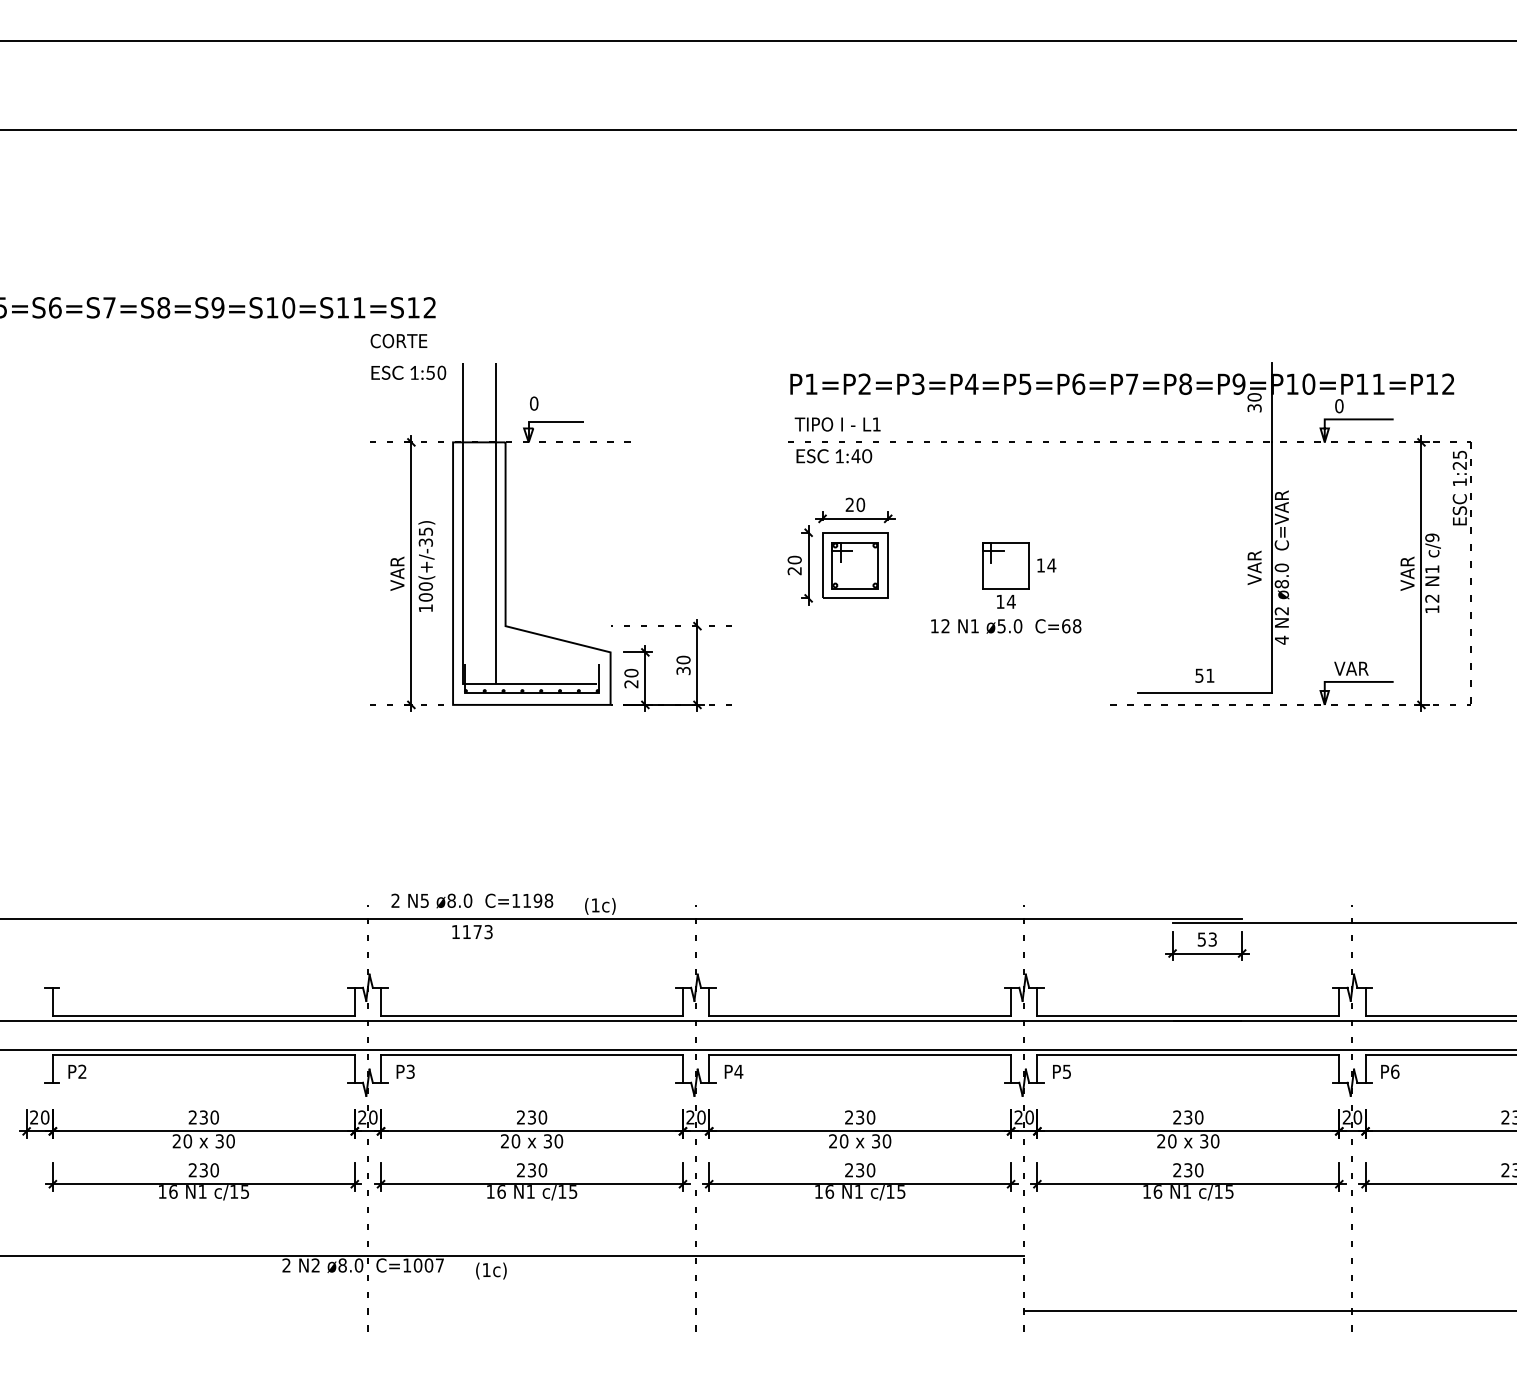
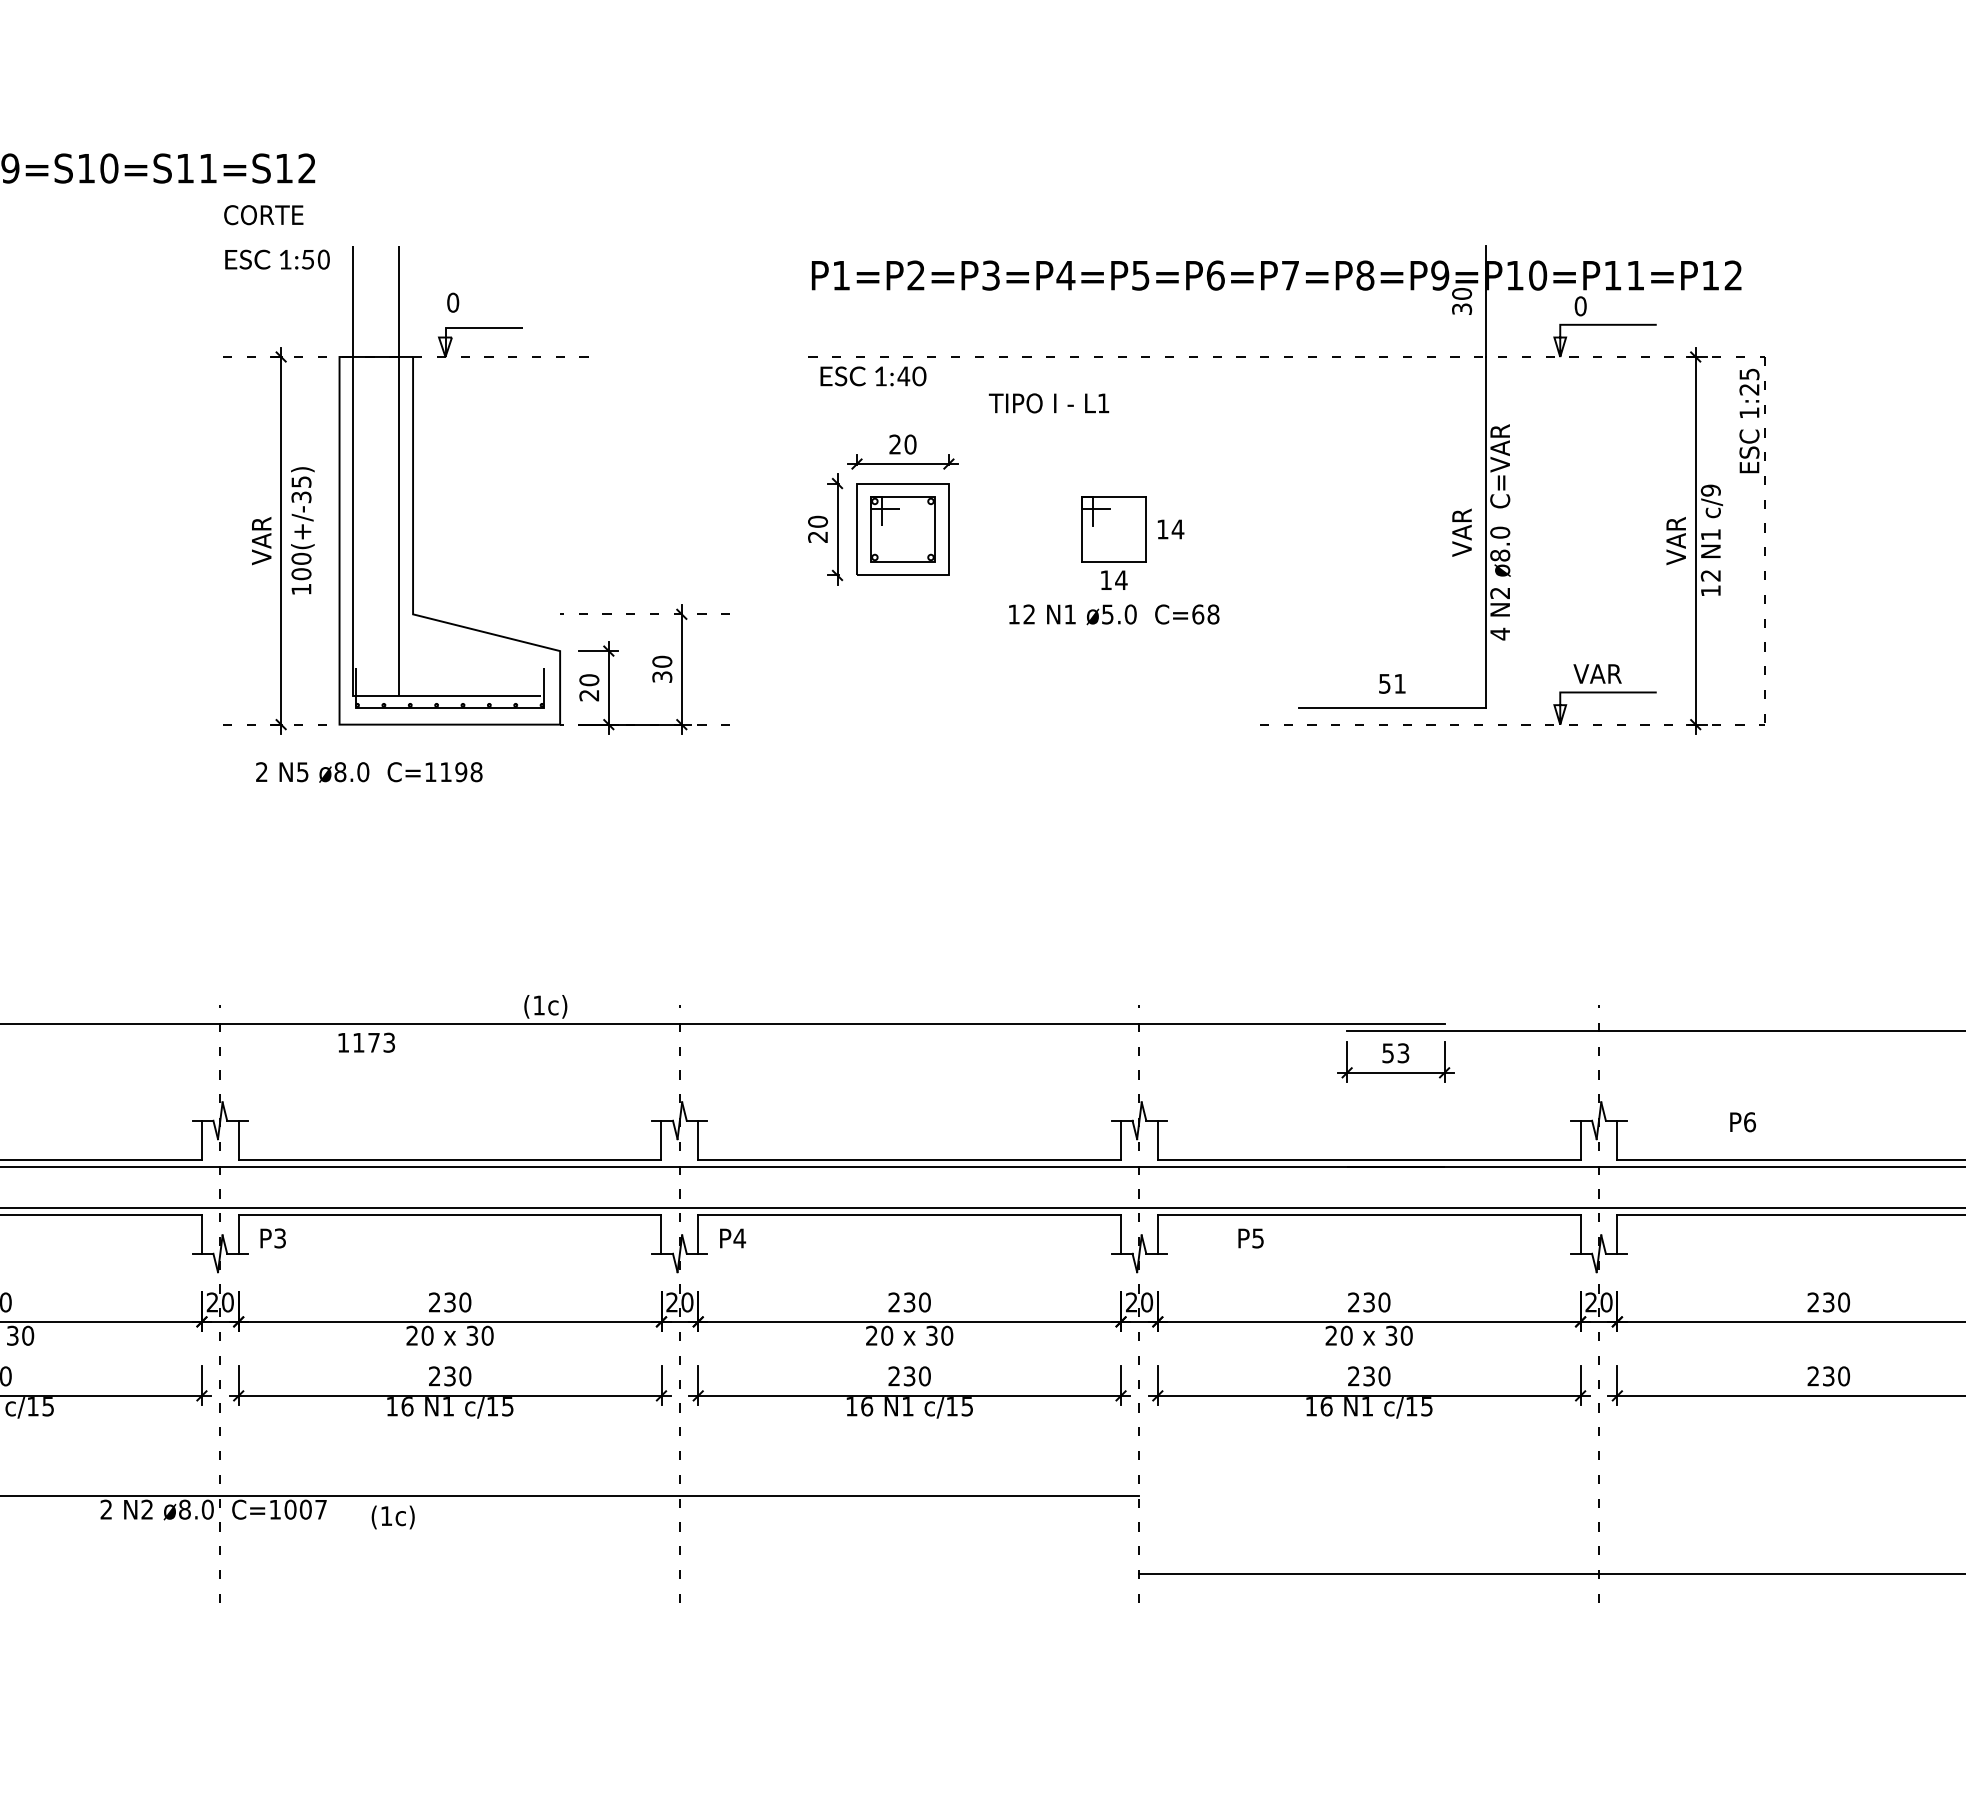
text: (837, 424) -> (1048, 403), moved
text: (472, 900) -> (369, 771), moved
text: (1061, 1071) -> (1250, 1238), moved
text: (1390, 1071) -> (1743, 1121), moved

